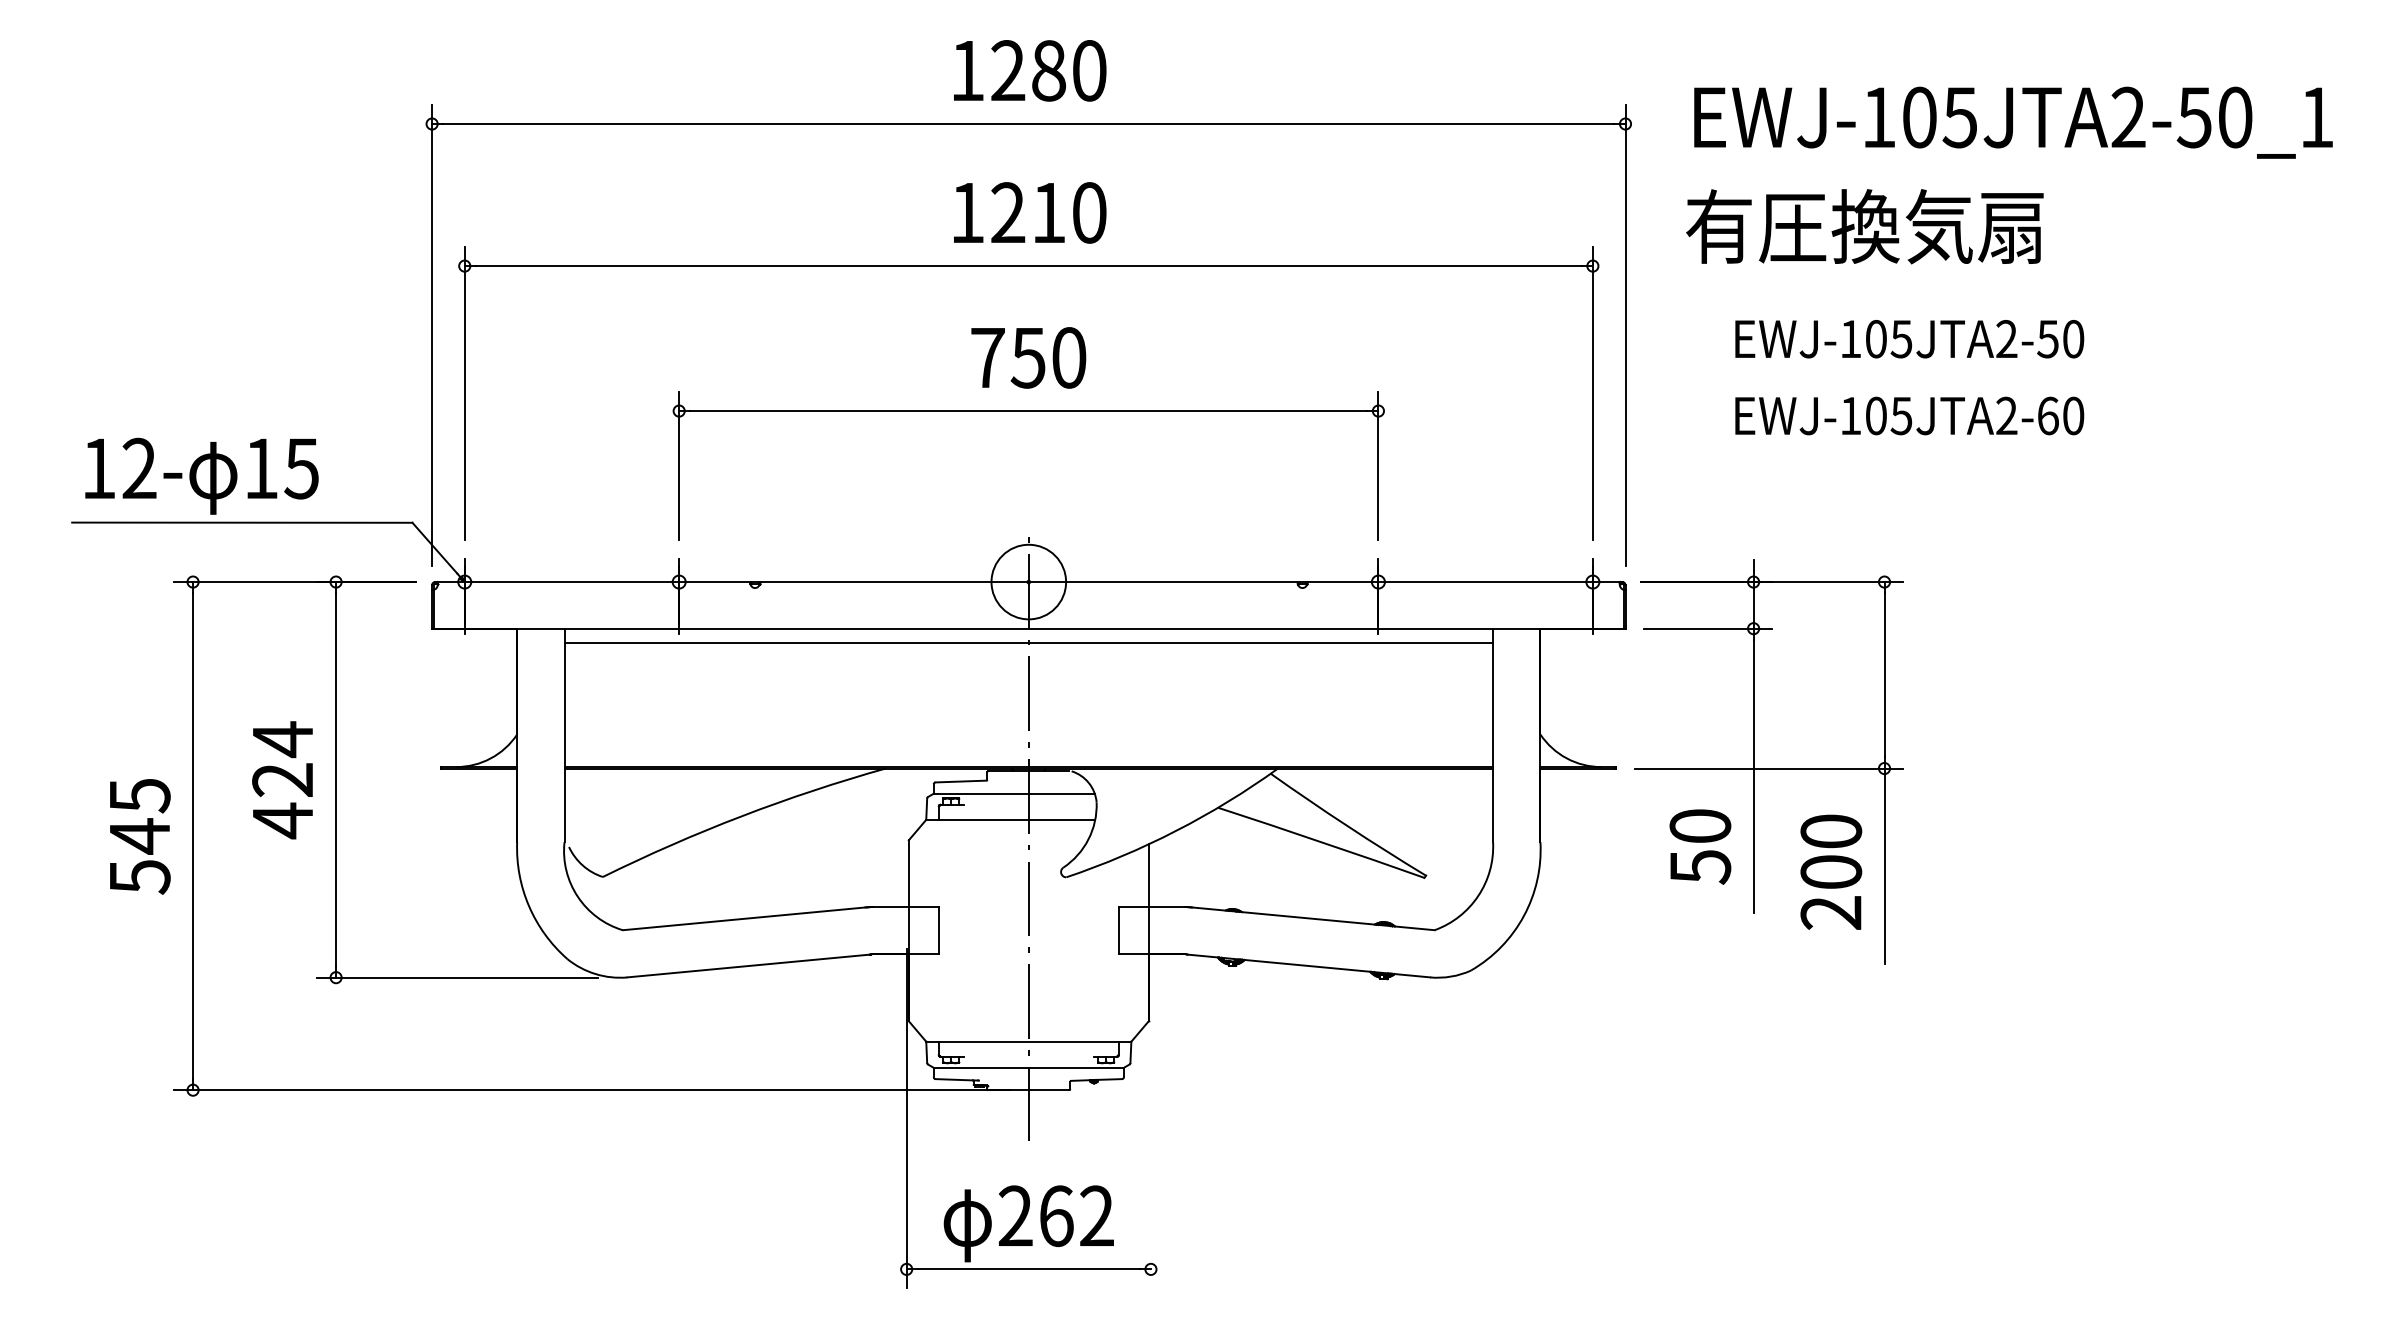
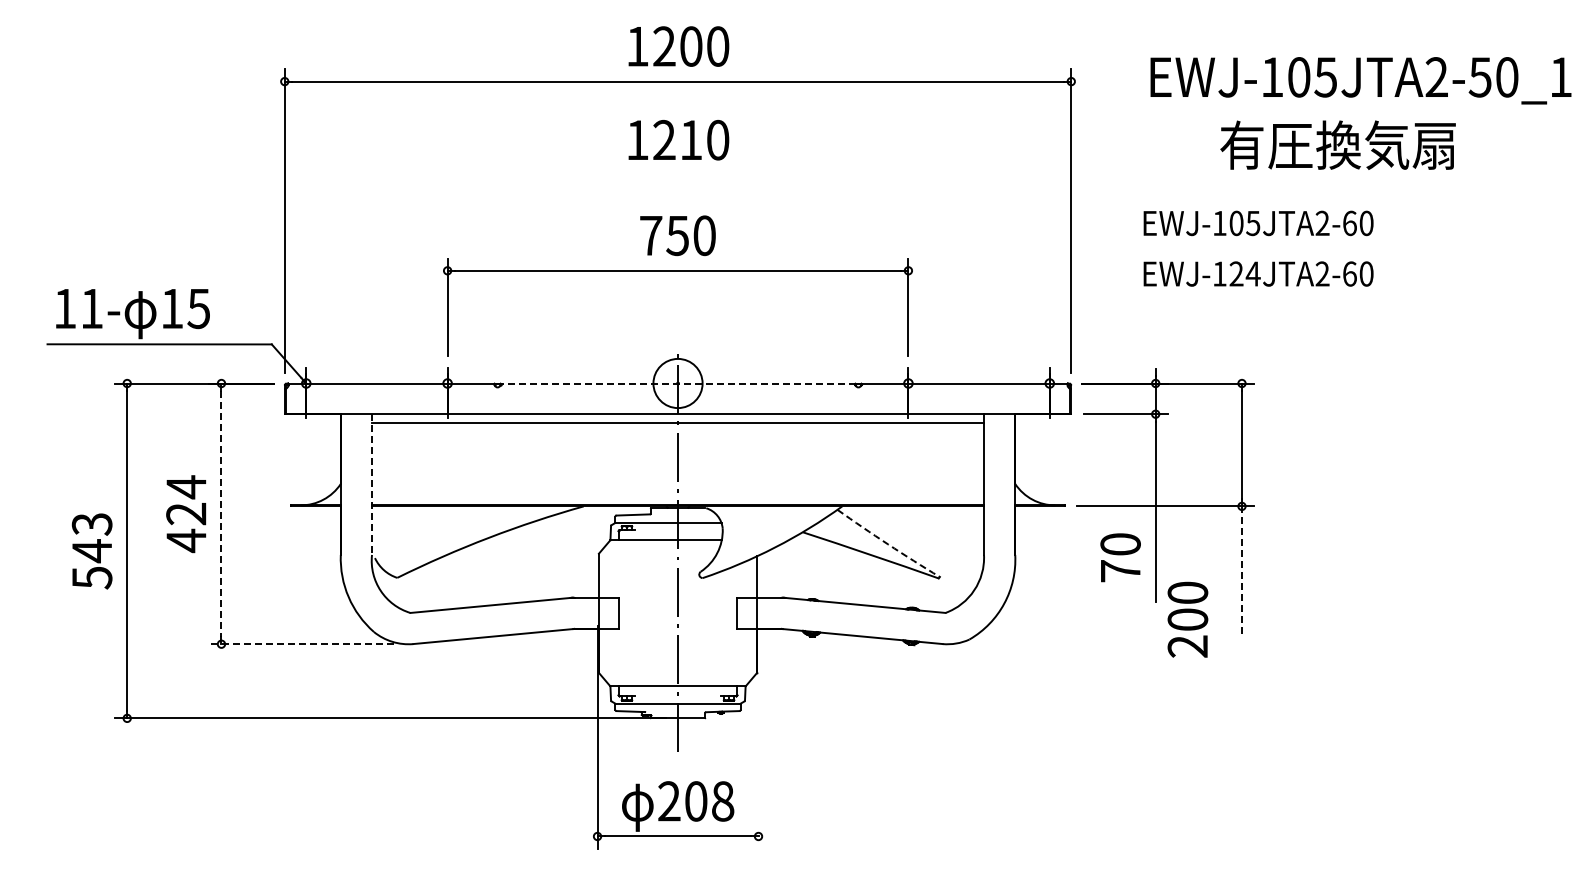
text: (1049, 70) -> (691, 46), 1280 -> 1200
text: (2012, 122) -> (1360, 80), moved
text: (1864, 225) -> (1337, 144), moved
part: (1028, 266) -> (677, 175), removed
text: (2047, 339) -> (1349, 223), EWJ-105JTA2-50 -> EWJ-105JTA2-60
text: (1888, 415) -> (1244, 273), EWJ-105JTA2-60 -> EWJ-124JTA2-60
text: (138, 468) -> (91, 308), 12- -> 11-
line: (1029, 582) -> (678, 383), solid -> dashed
line: (565, 736) -> (372, 485), solid -> dashed
line: (336, 779) -> (221, 513), solid -> dashed
text: (138, 796) -> (91, 524), 545 -> 543
arc: (1348, 826) -> (888, 544), solid -> dashed
line: (1883, 865) -> (1241, 570), solid -> dashed
text: (1700, 867) -> (1120, 571), 50 -> 70
text: (1830, 871) -> (1187, 619), moved
line: (457, 978) -> (301, 644), solid -> dashed
text: (1076, 1216) -> (709, 801), 262 -> 208

